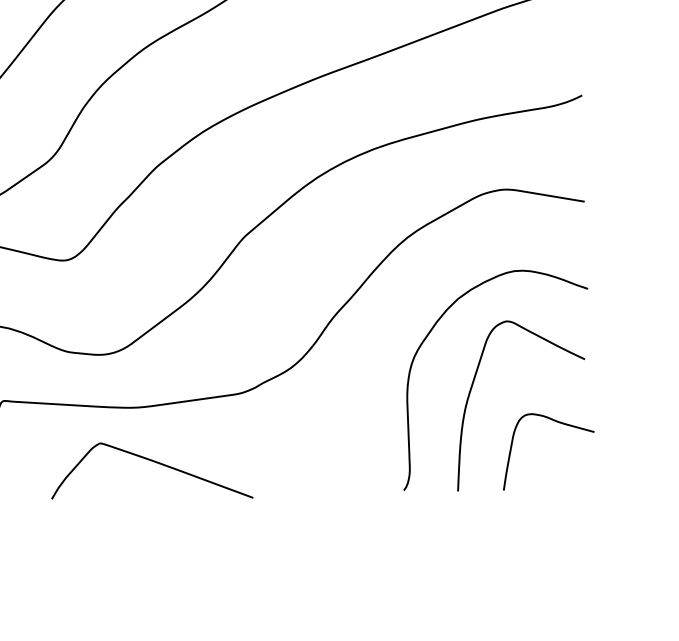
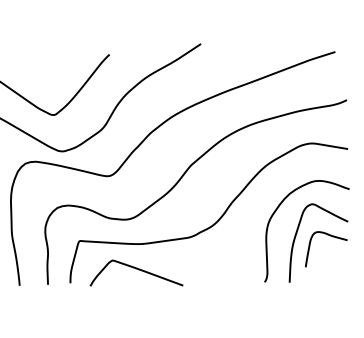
curve: (555, 423) -> (329, 236), moved
curve: (156, 465) -> (138, 270), moved

